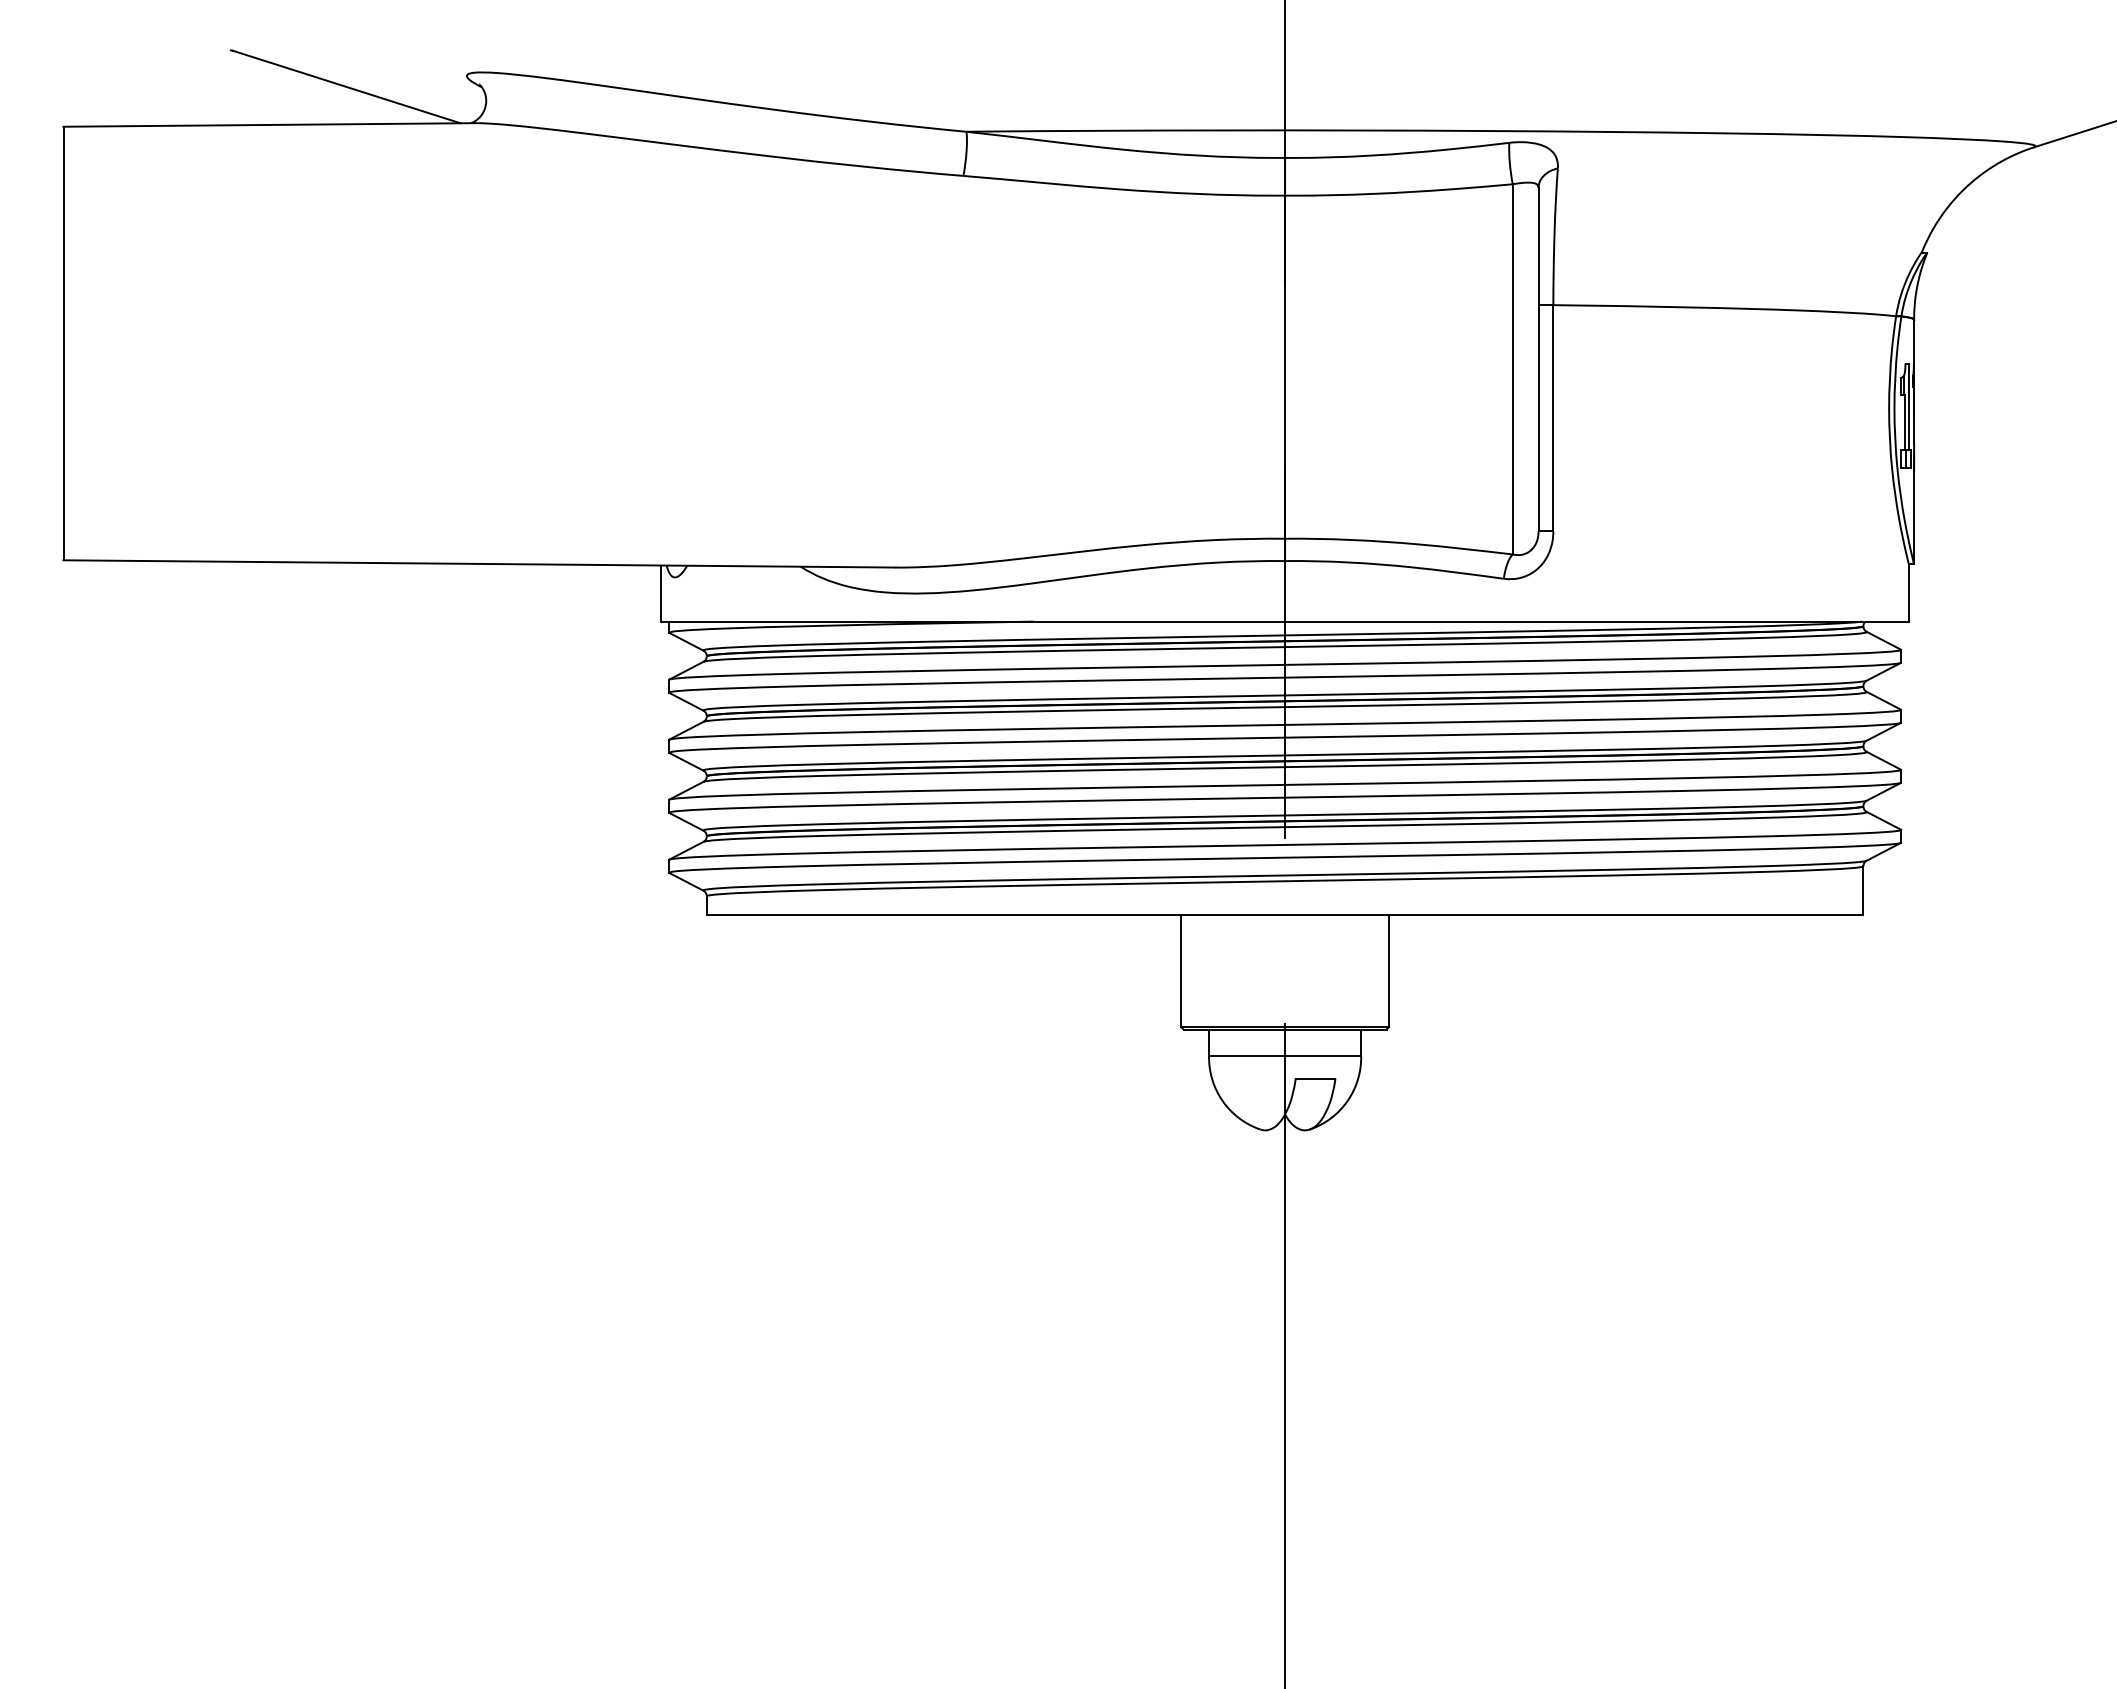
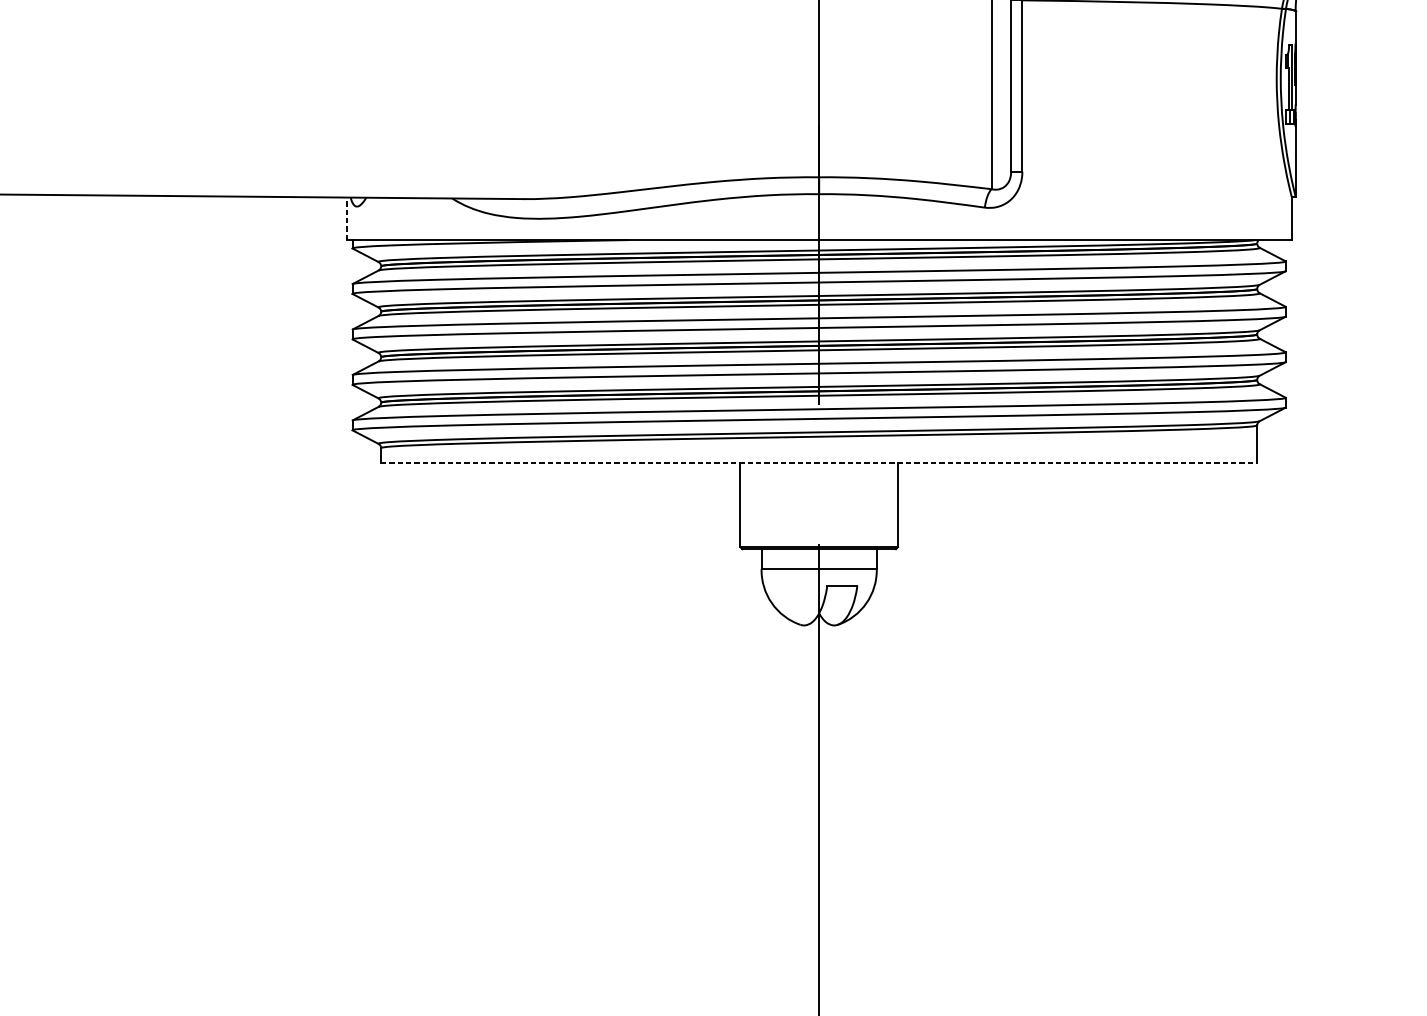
line: (661, 593) -> (346, 218), solid -> dashed
line: (1285, 915) -> (819, 462), solid -> dashed

